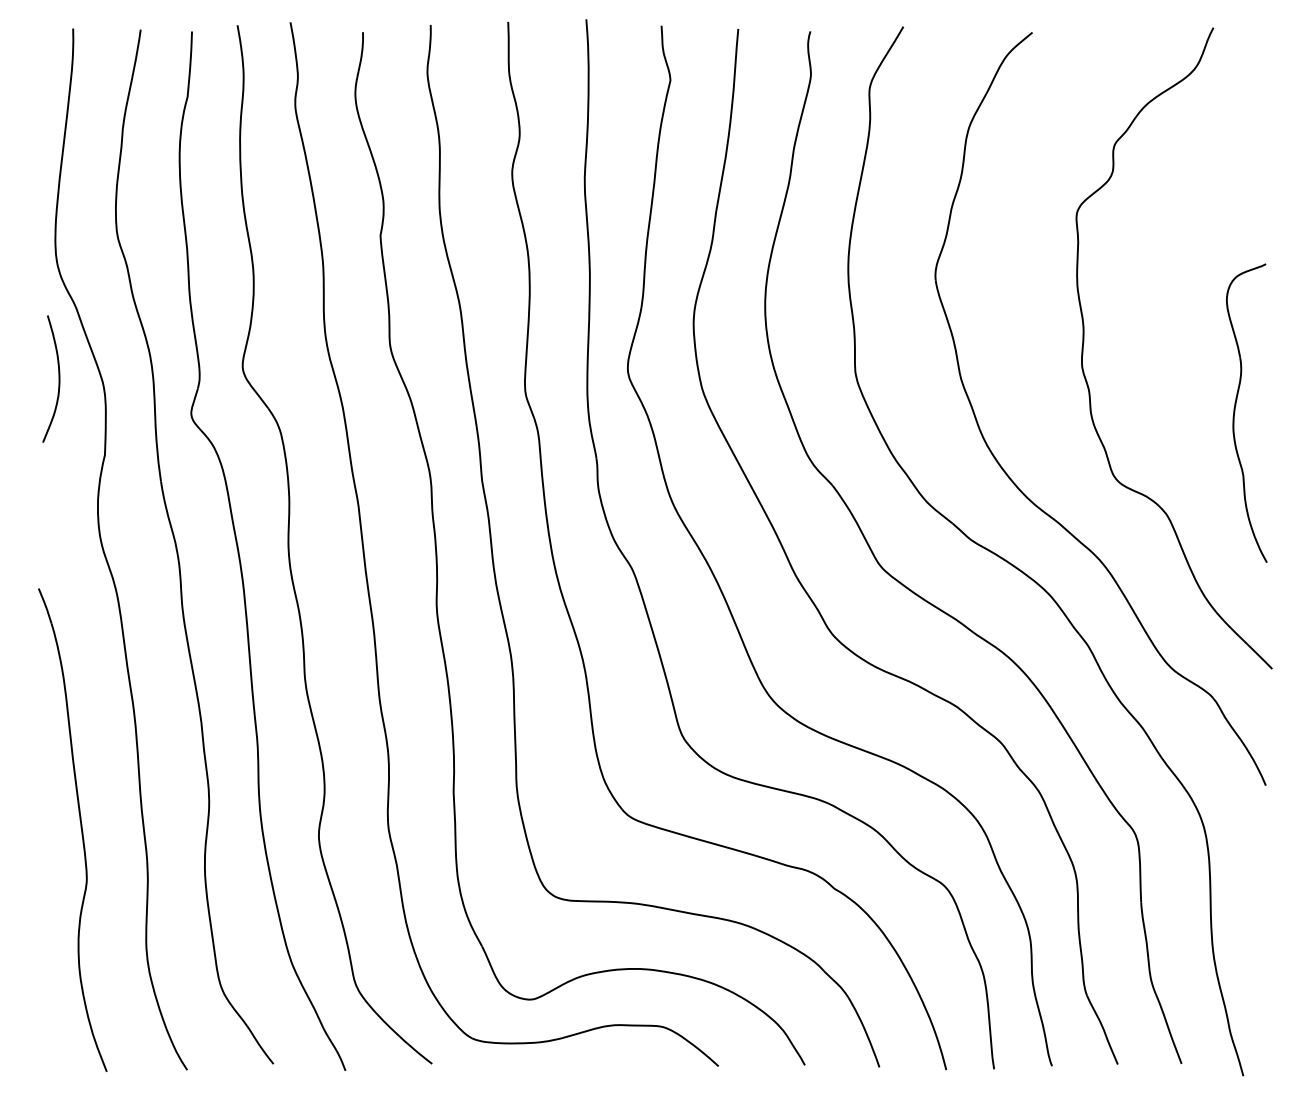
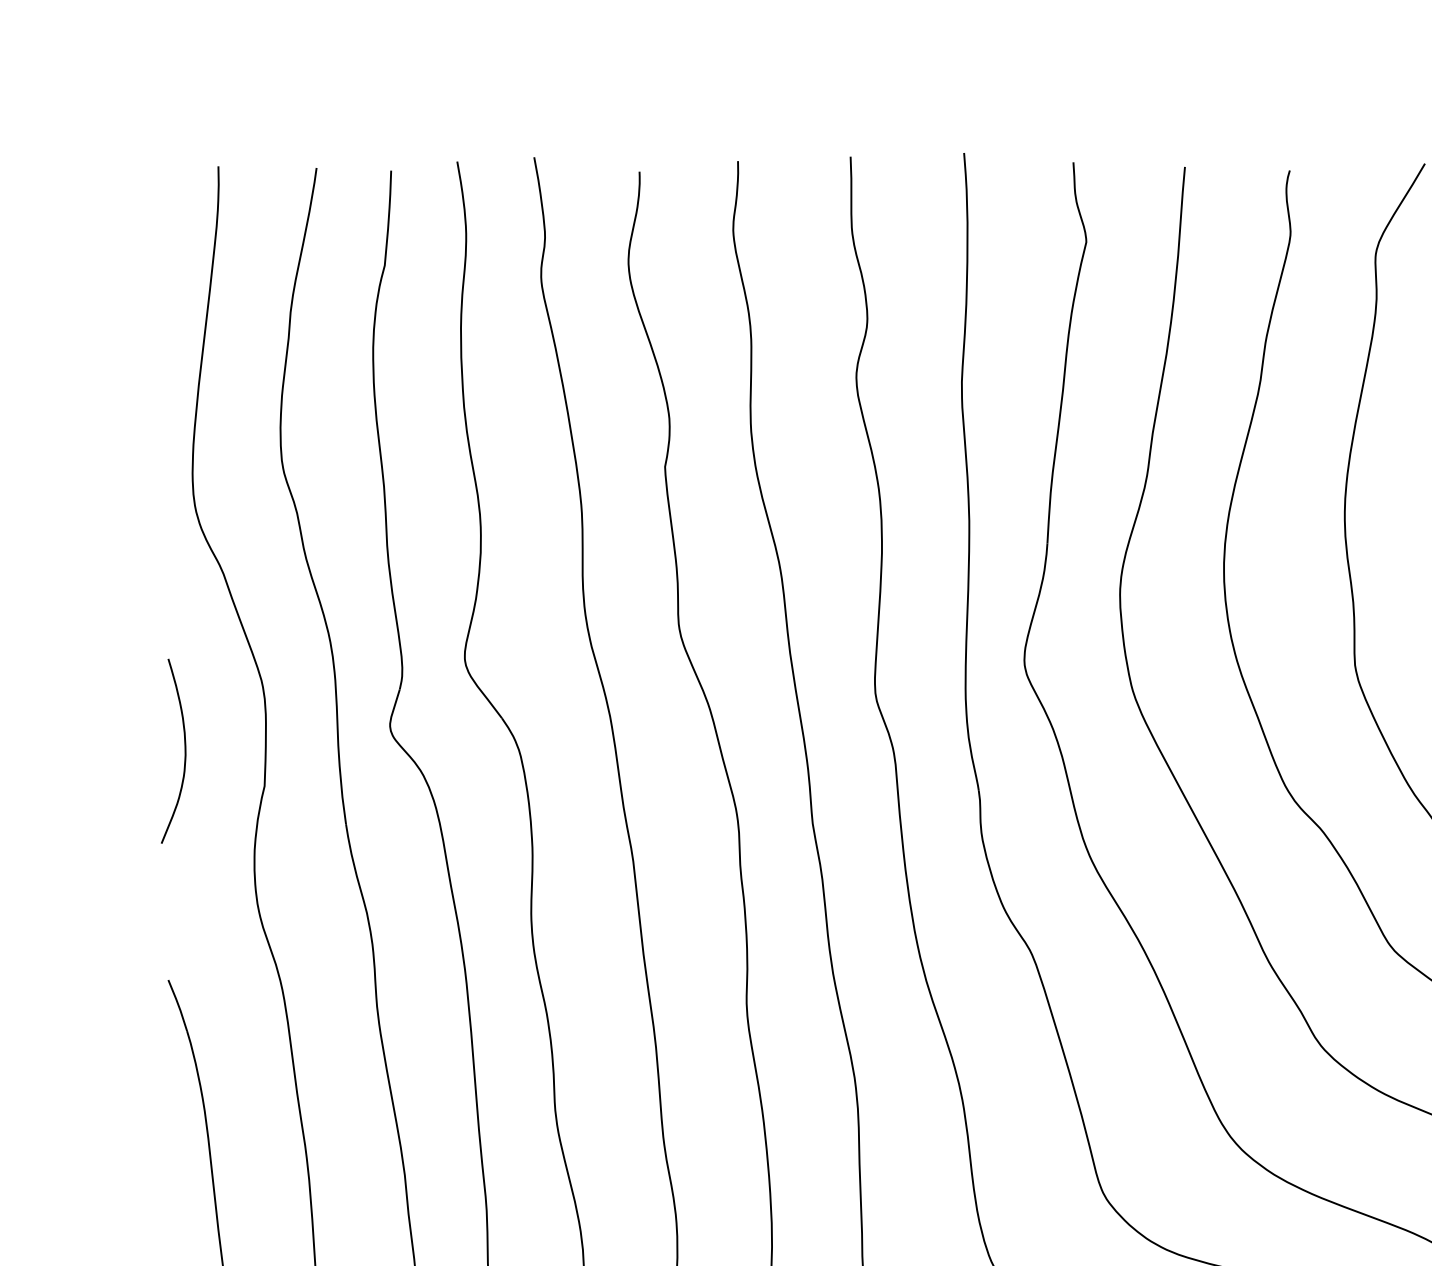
curve: (58, 378) -> (184, 750), moved

